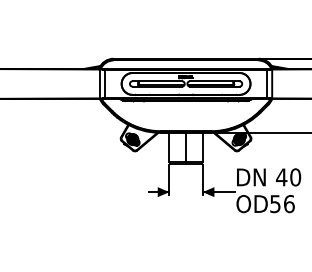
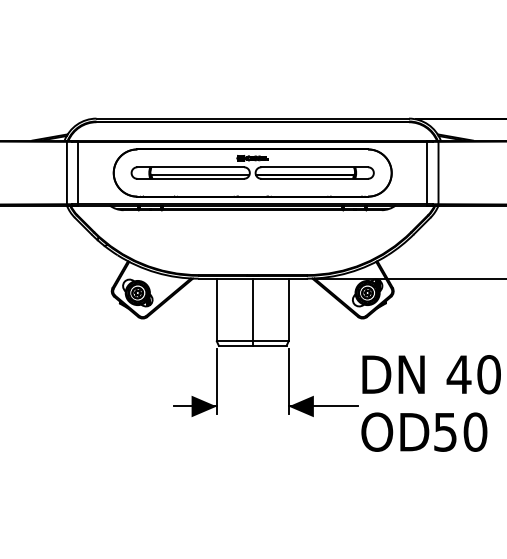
text: (289, 203) -> (475, 430), 56 -> 50

